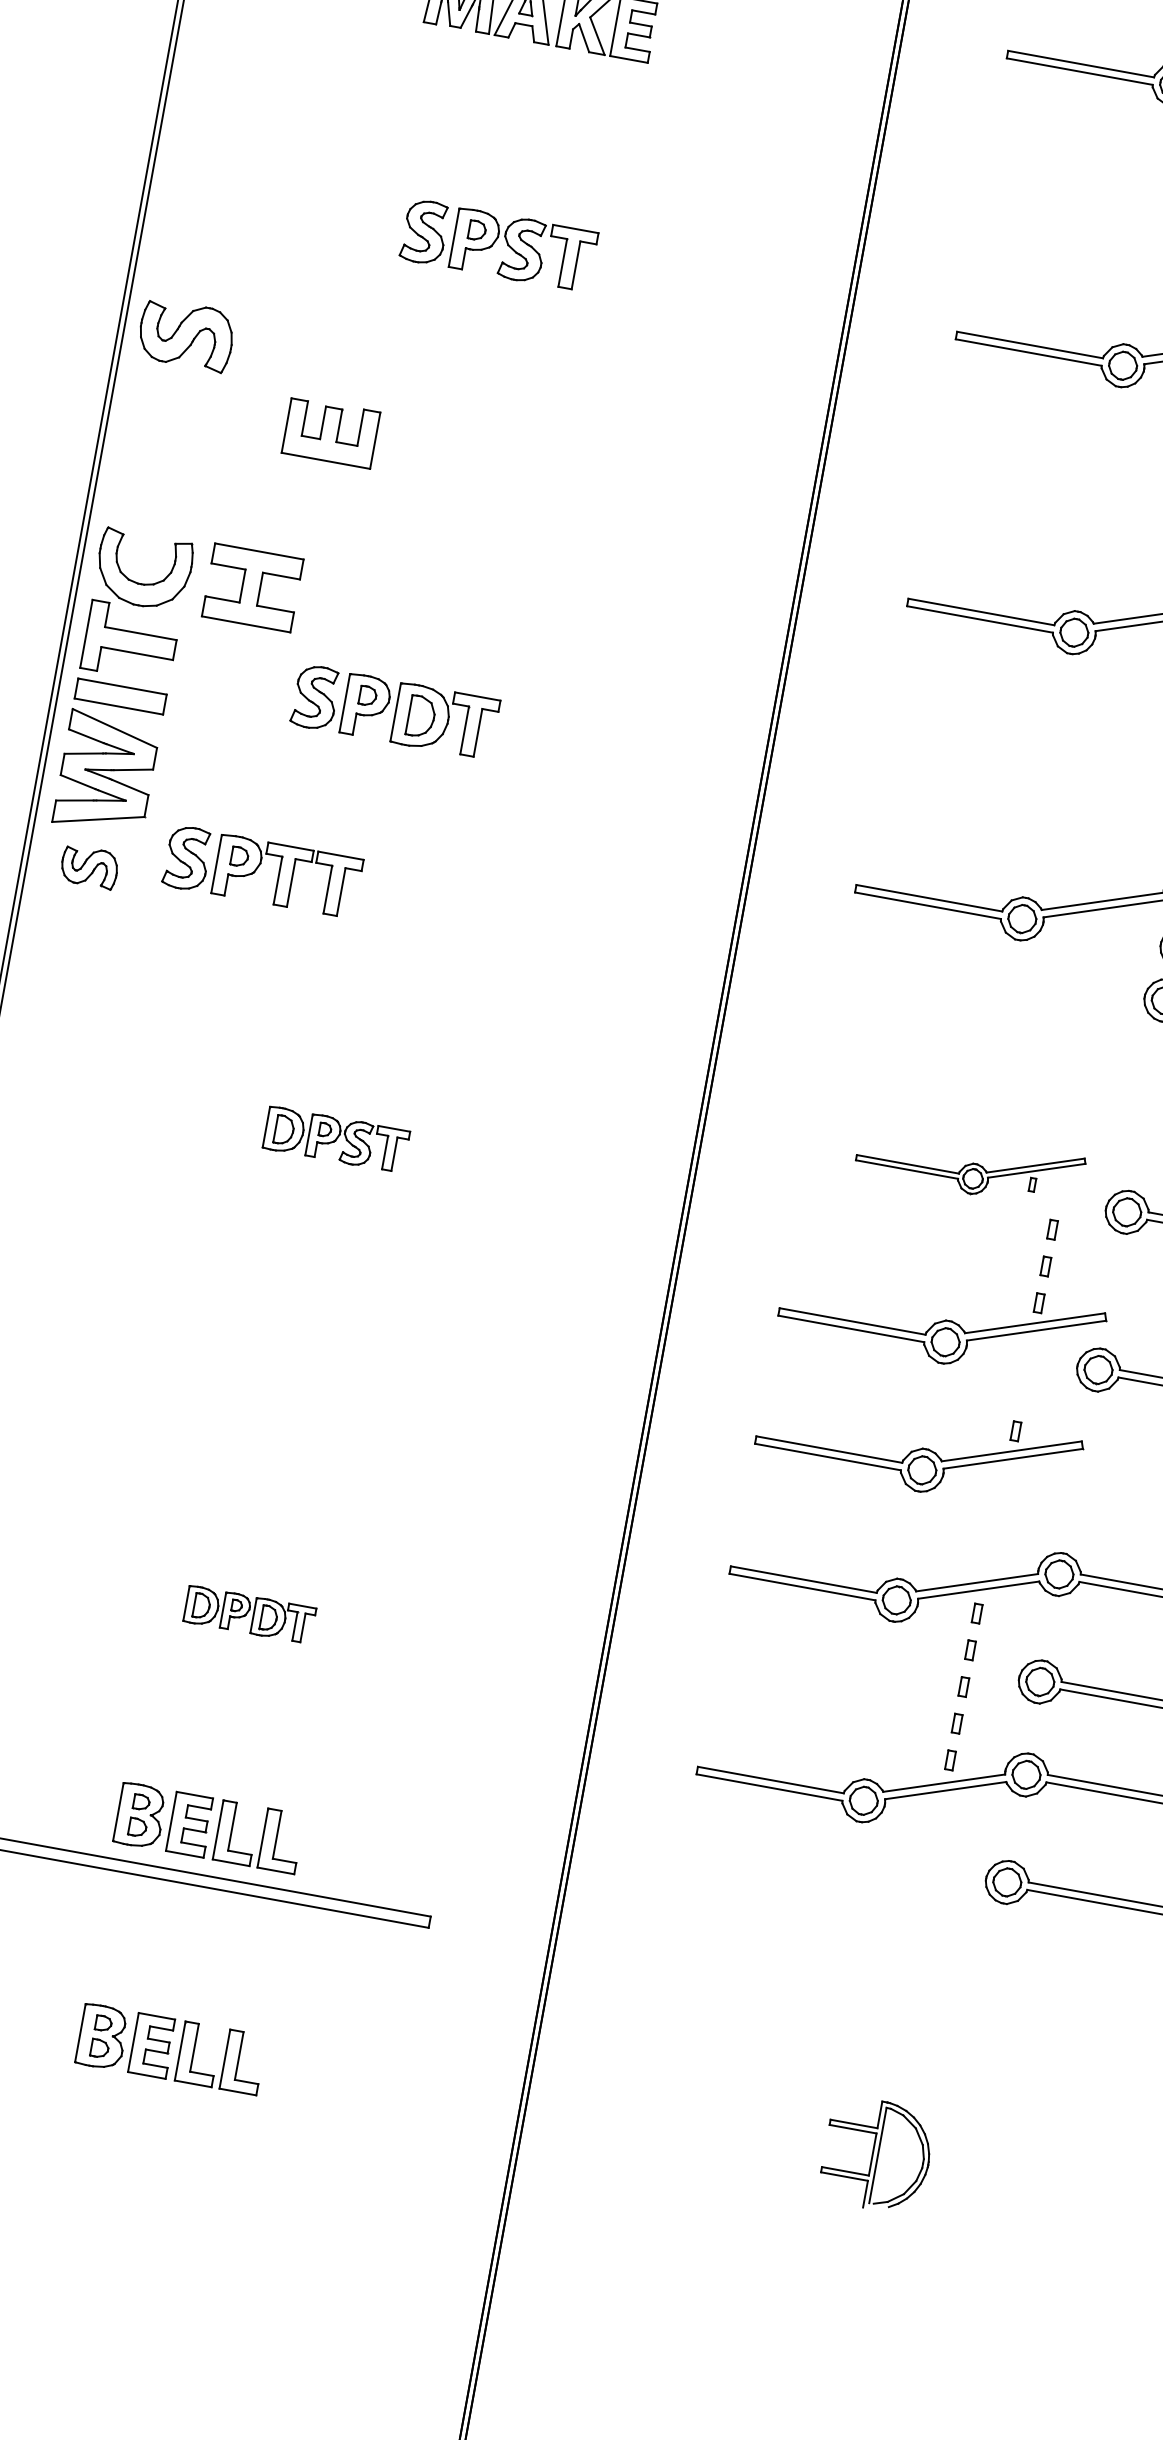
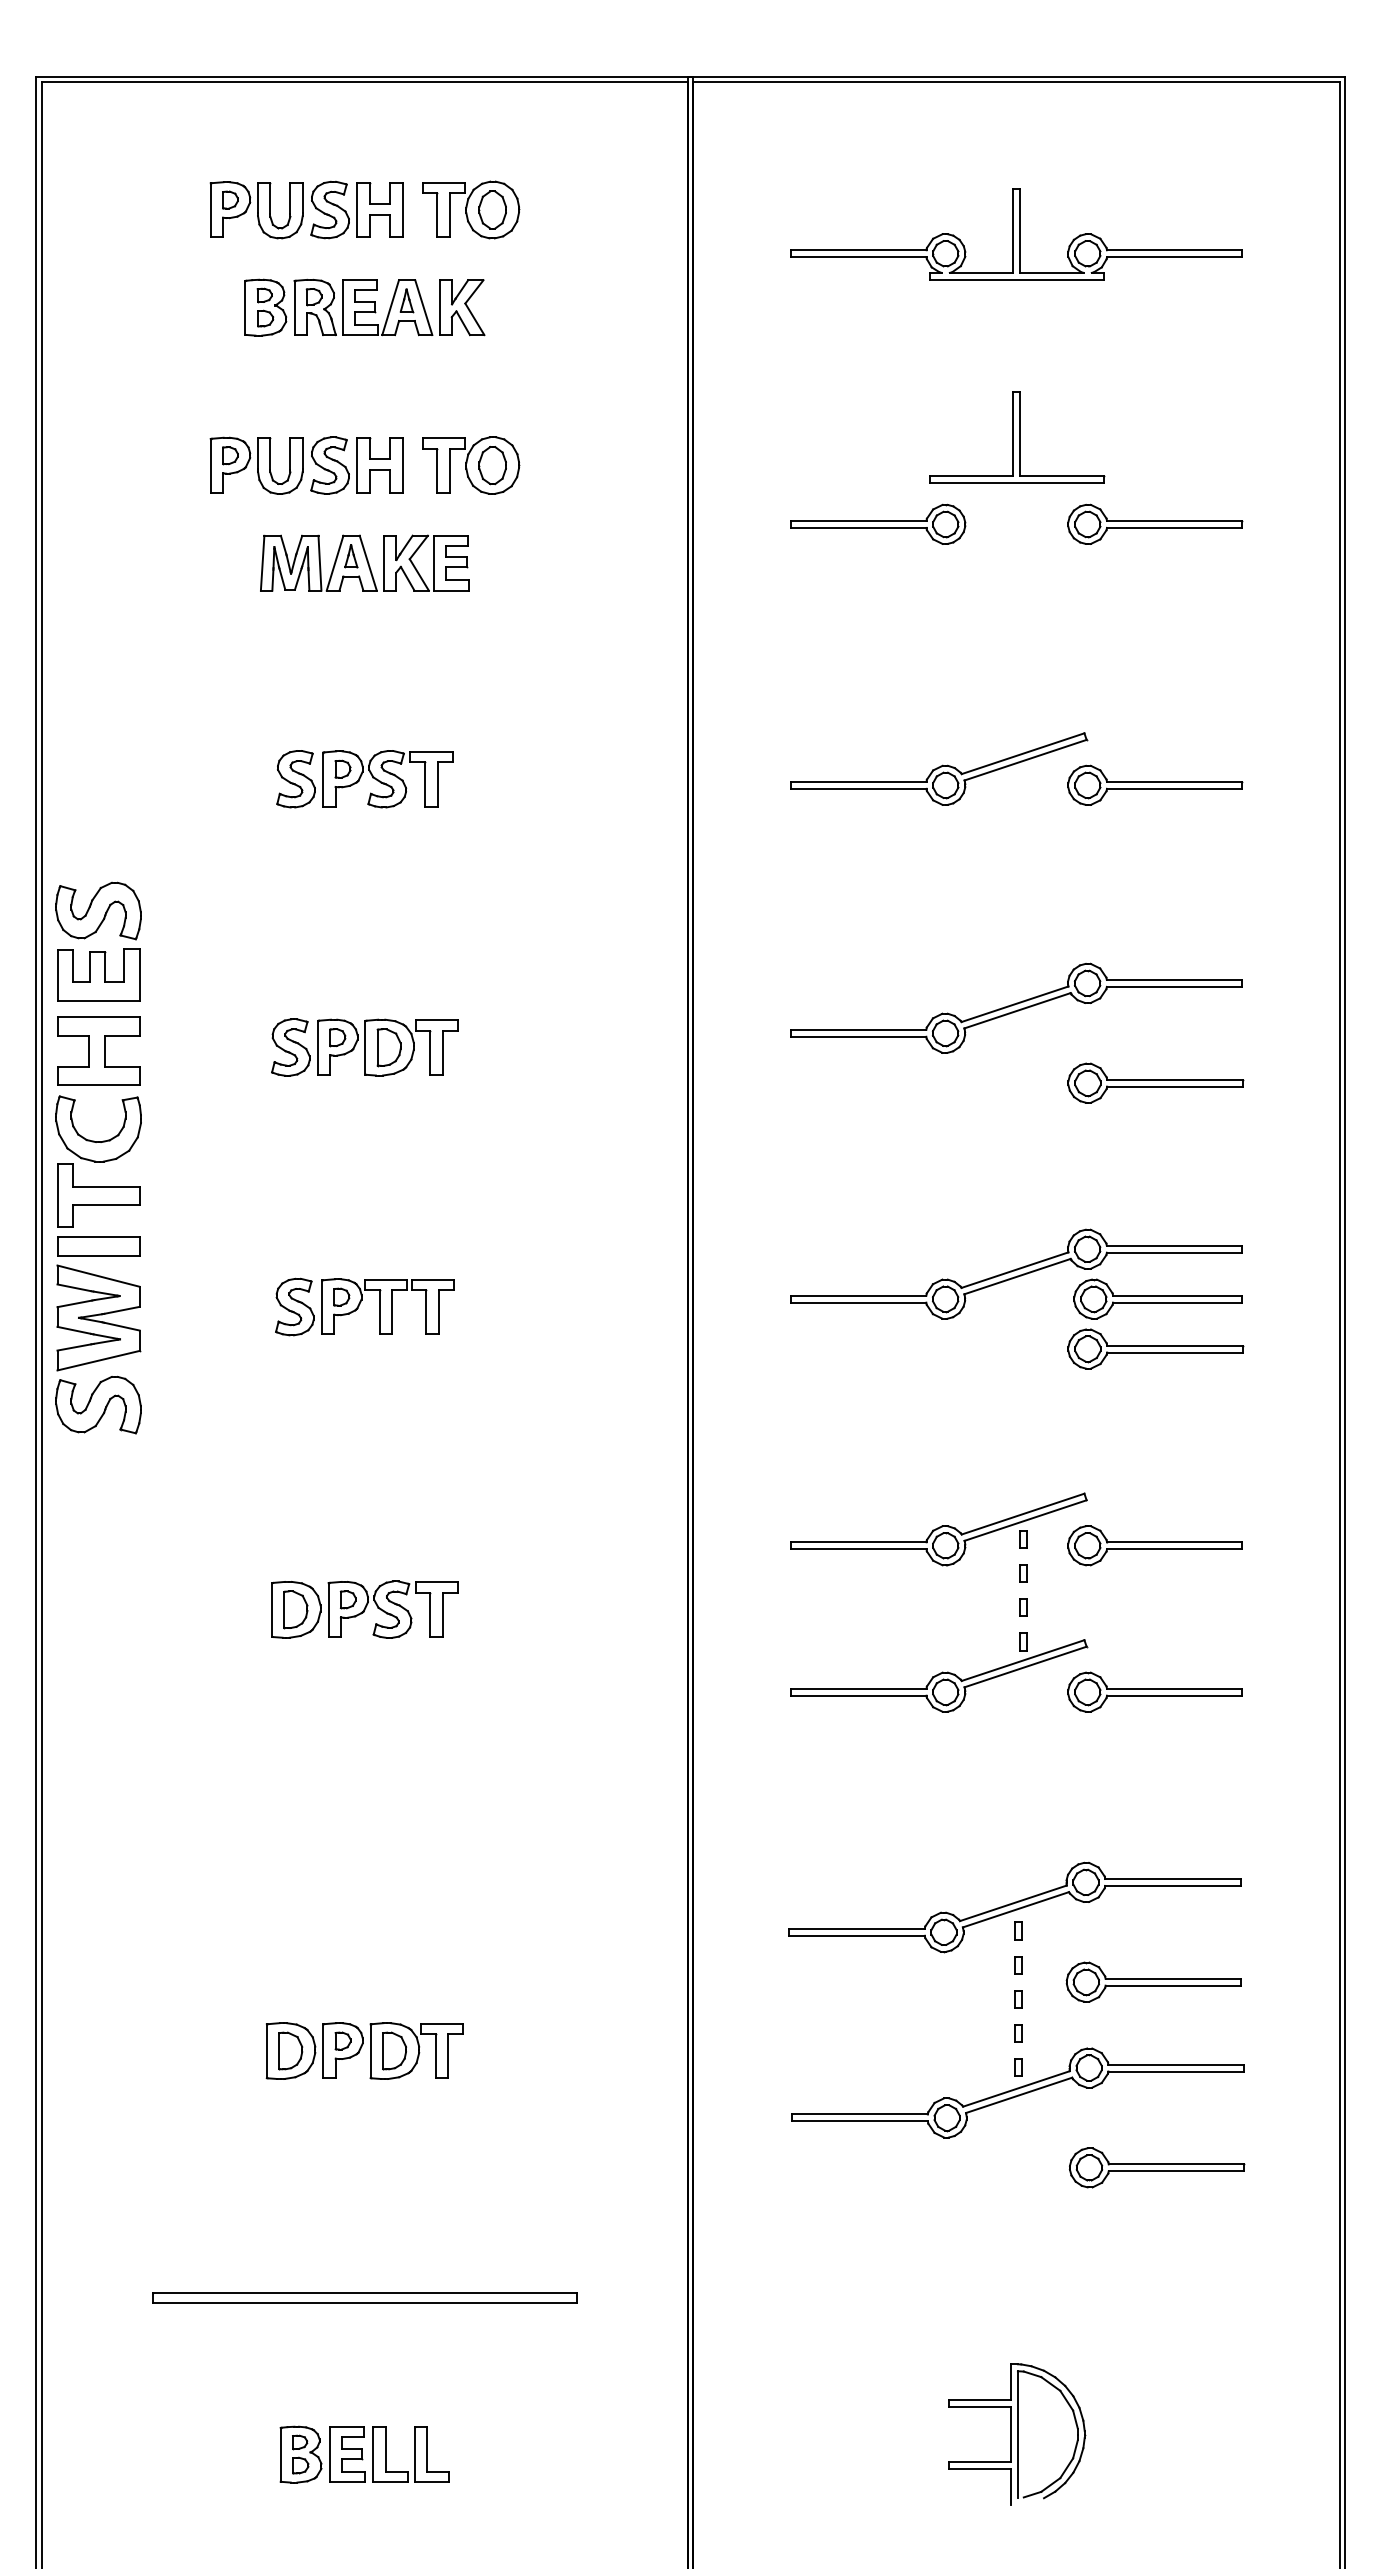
part: (331, 432) -> (98, 974), moved
part: (252, 587) -> (98, 1050), moved
part: (394, 711) -> (364, 1047), moved
part: (89, 866) -> (98, 1404), size x1.67
part: (262, 871) -> (364, 1306), moved
part: (335, 1139) -> (364, 1609), size x1.43
part: (969, 1165) -> (938, 1529), size x1.43
part: (919, 1447) -> (939, 1791), removed
part: (249, 1614) -> (364, 2050), size x1.67
part: (208, 1828) -> (362, 2249), removed
part: (877, 2155) -> (1017, 2434), size x1.43

